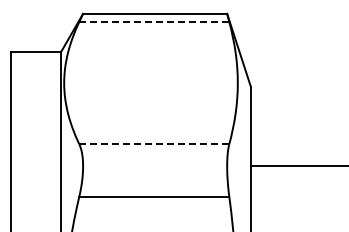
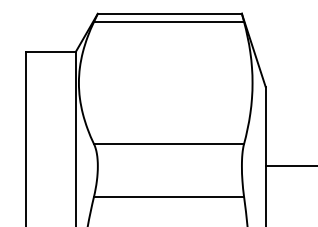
line: (154, 21) -> (169, 21), dashed -> solid
line: (154, 144) -> (169, 144), dashed -> solid

